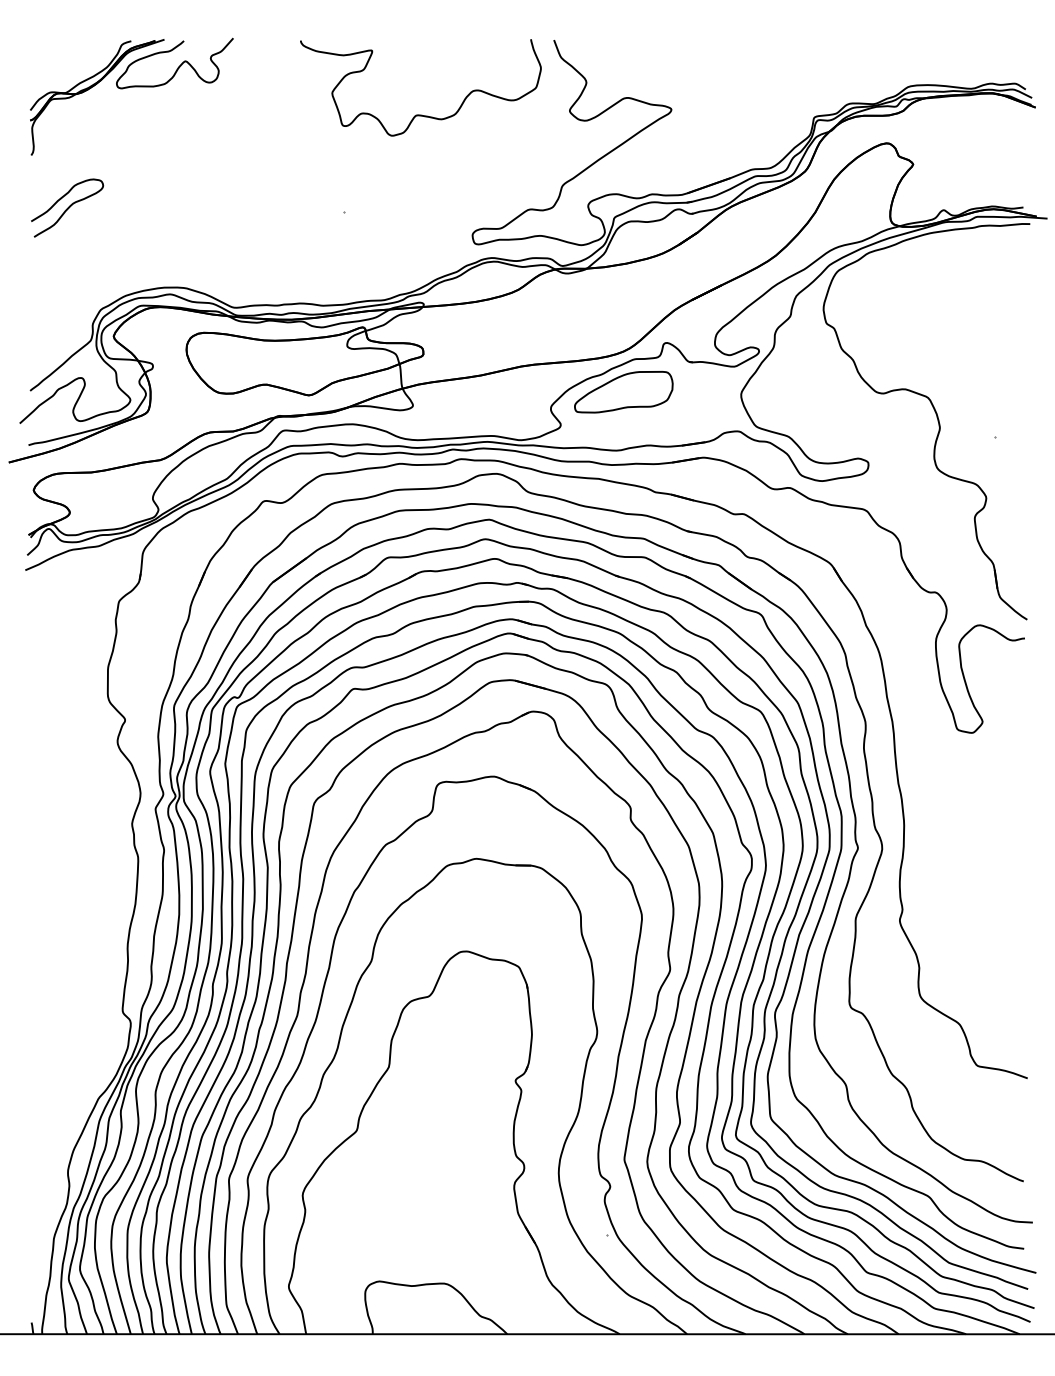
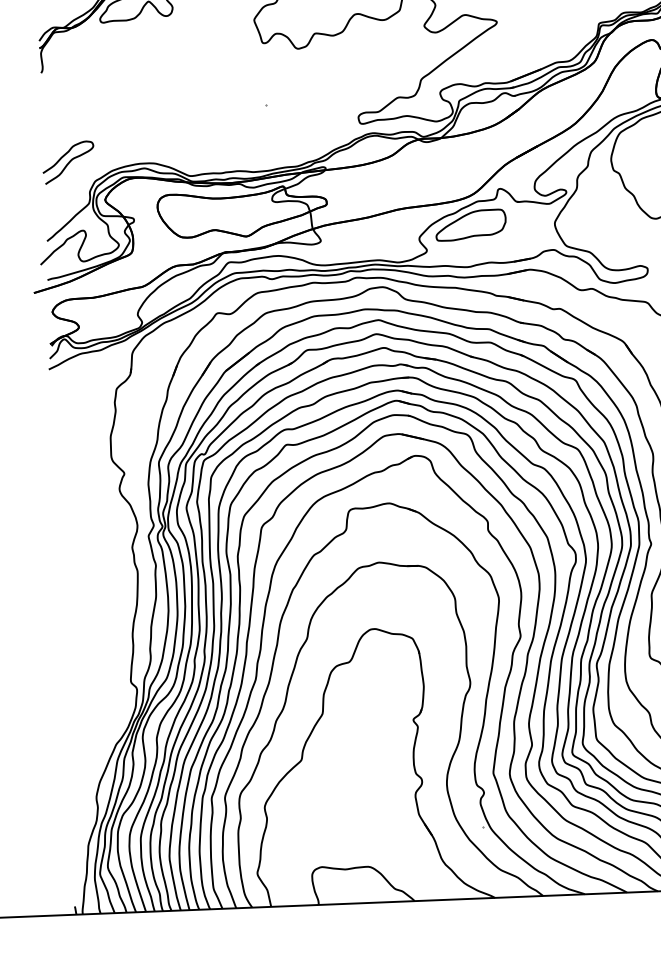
curve: (67, 207) -> (68, 162), moved

